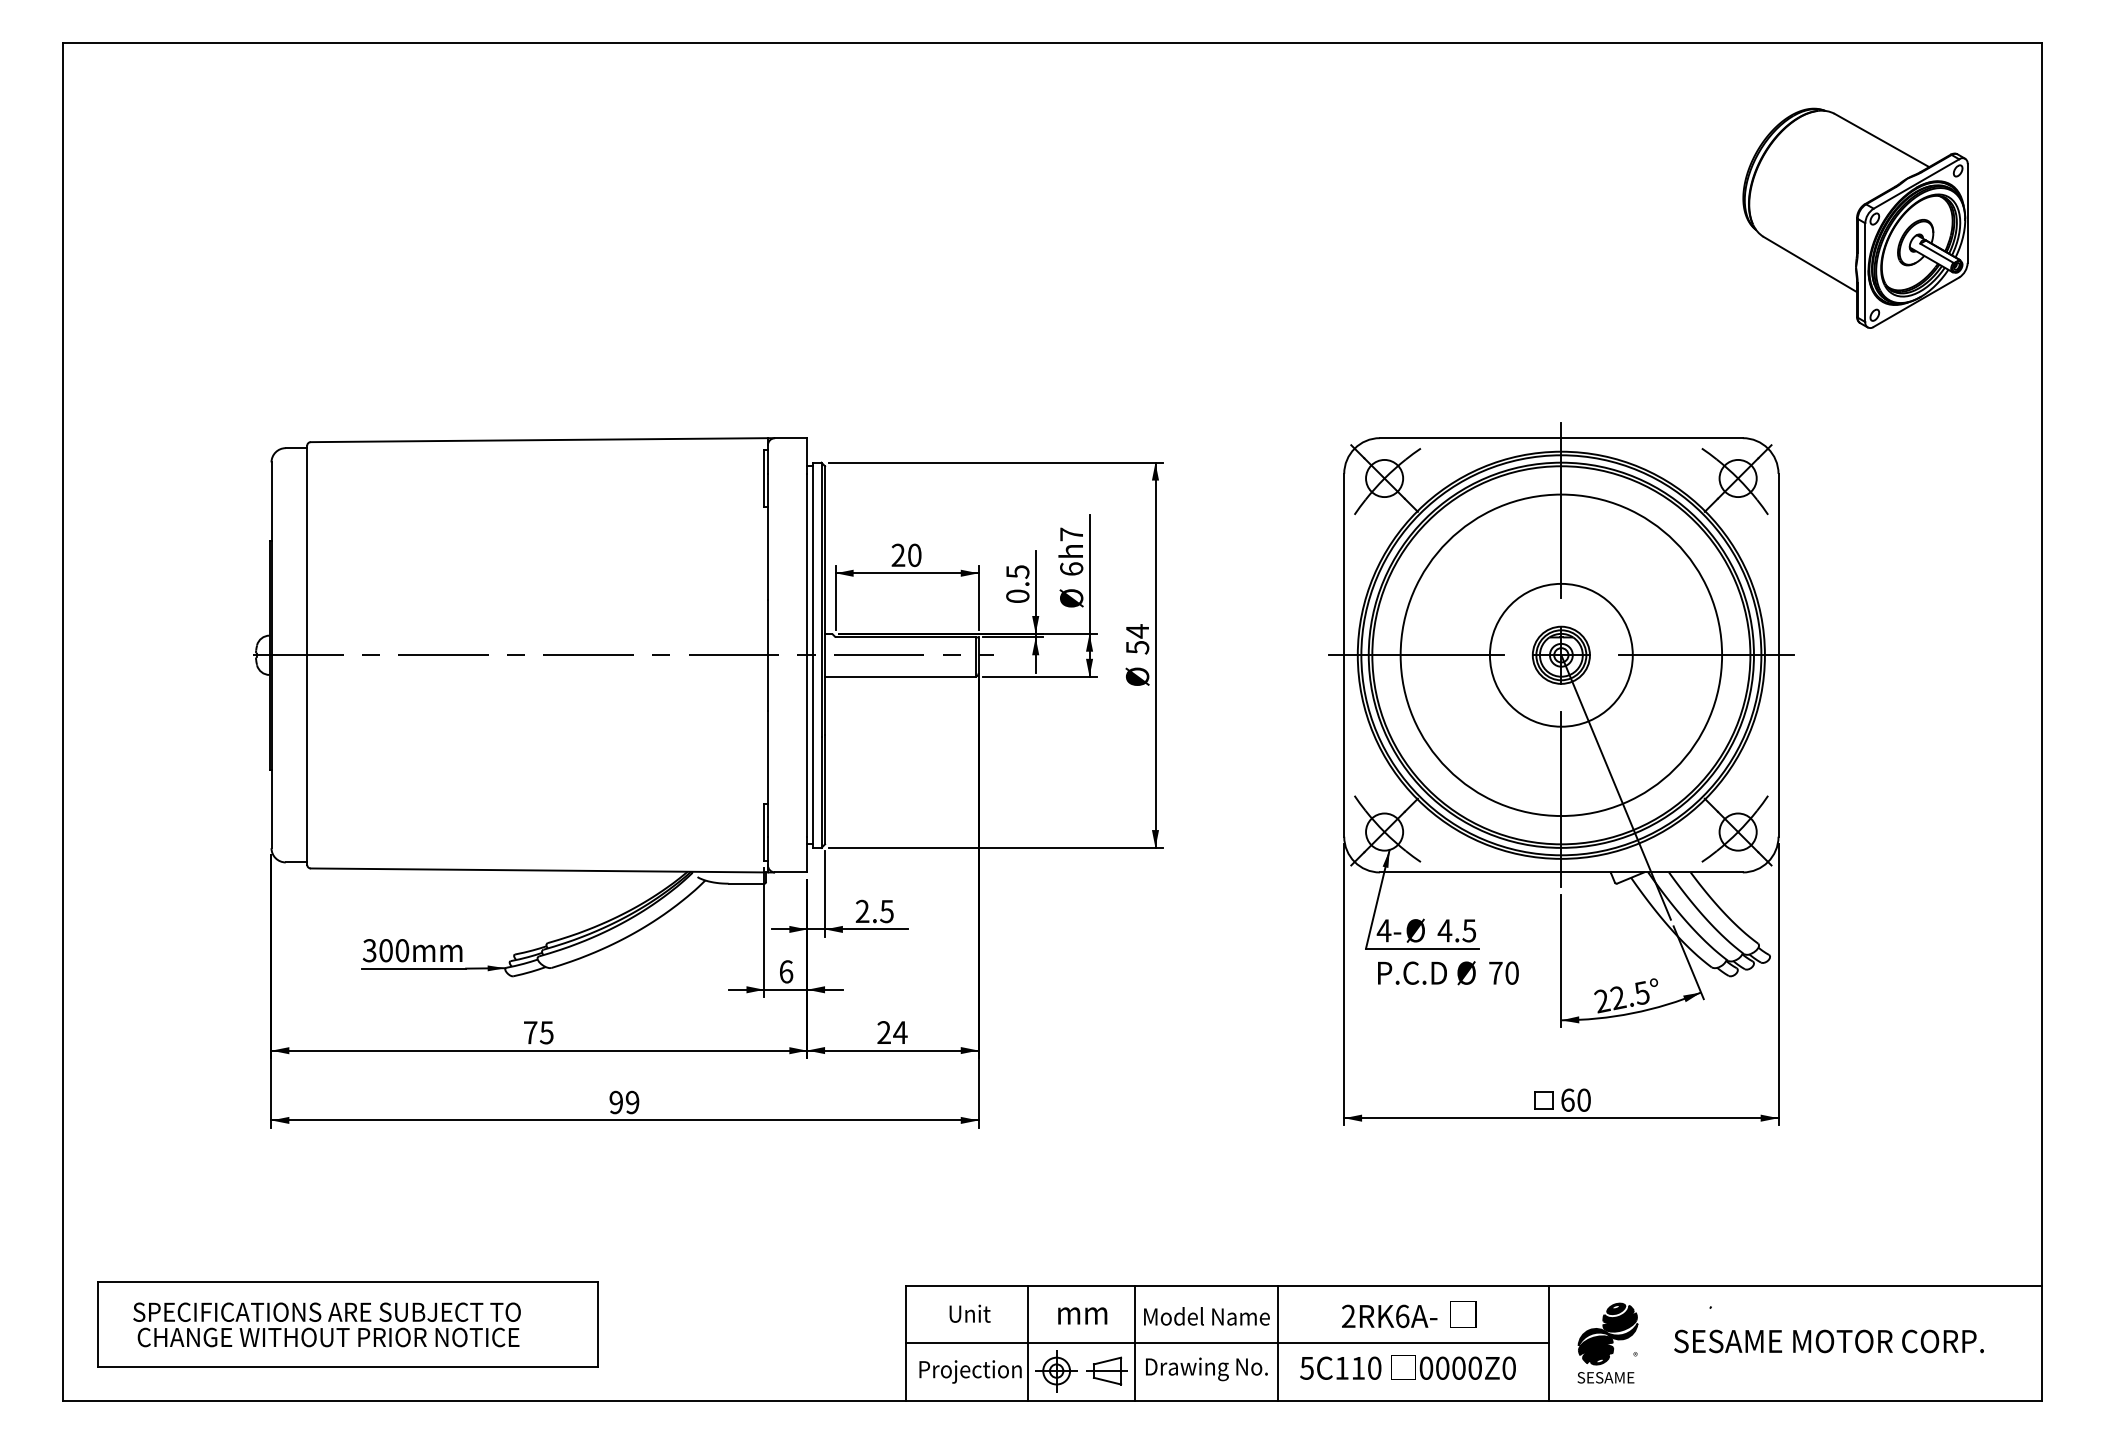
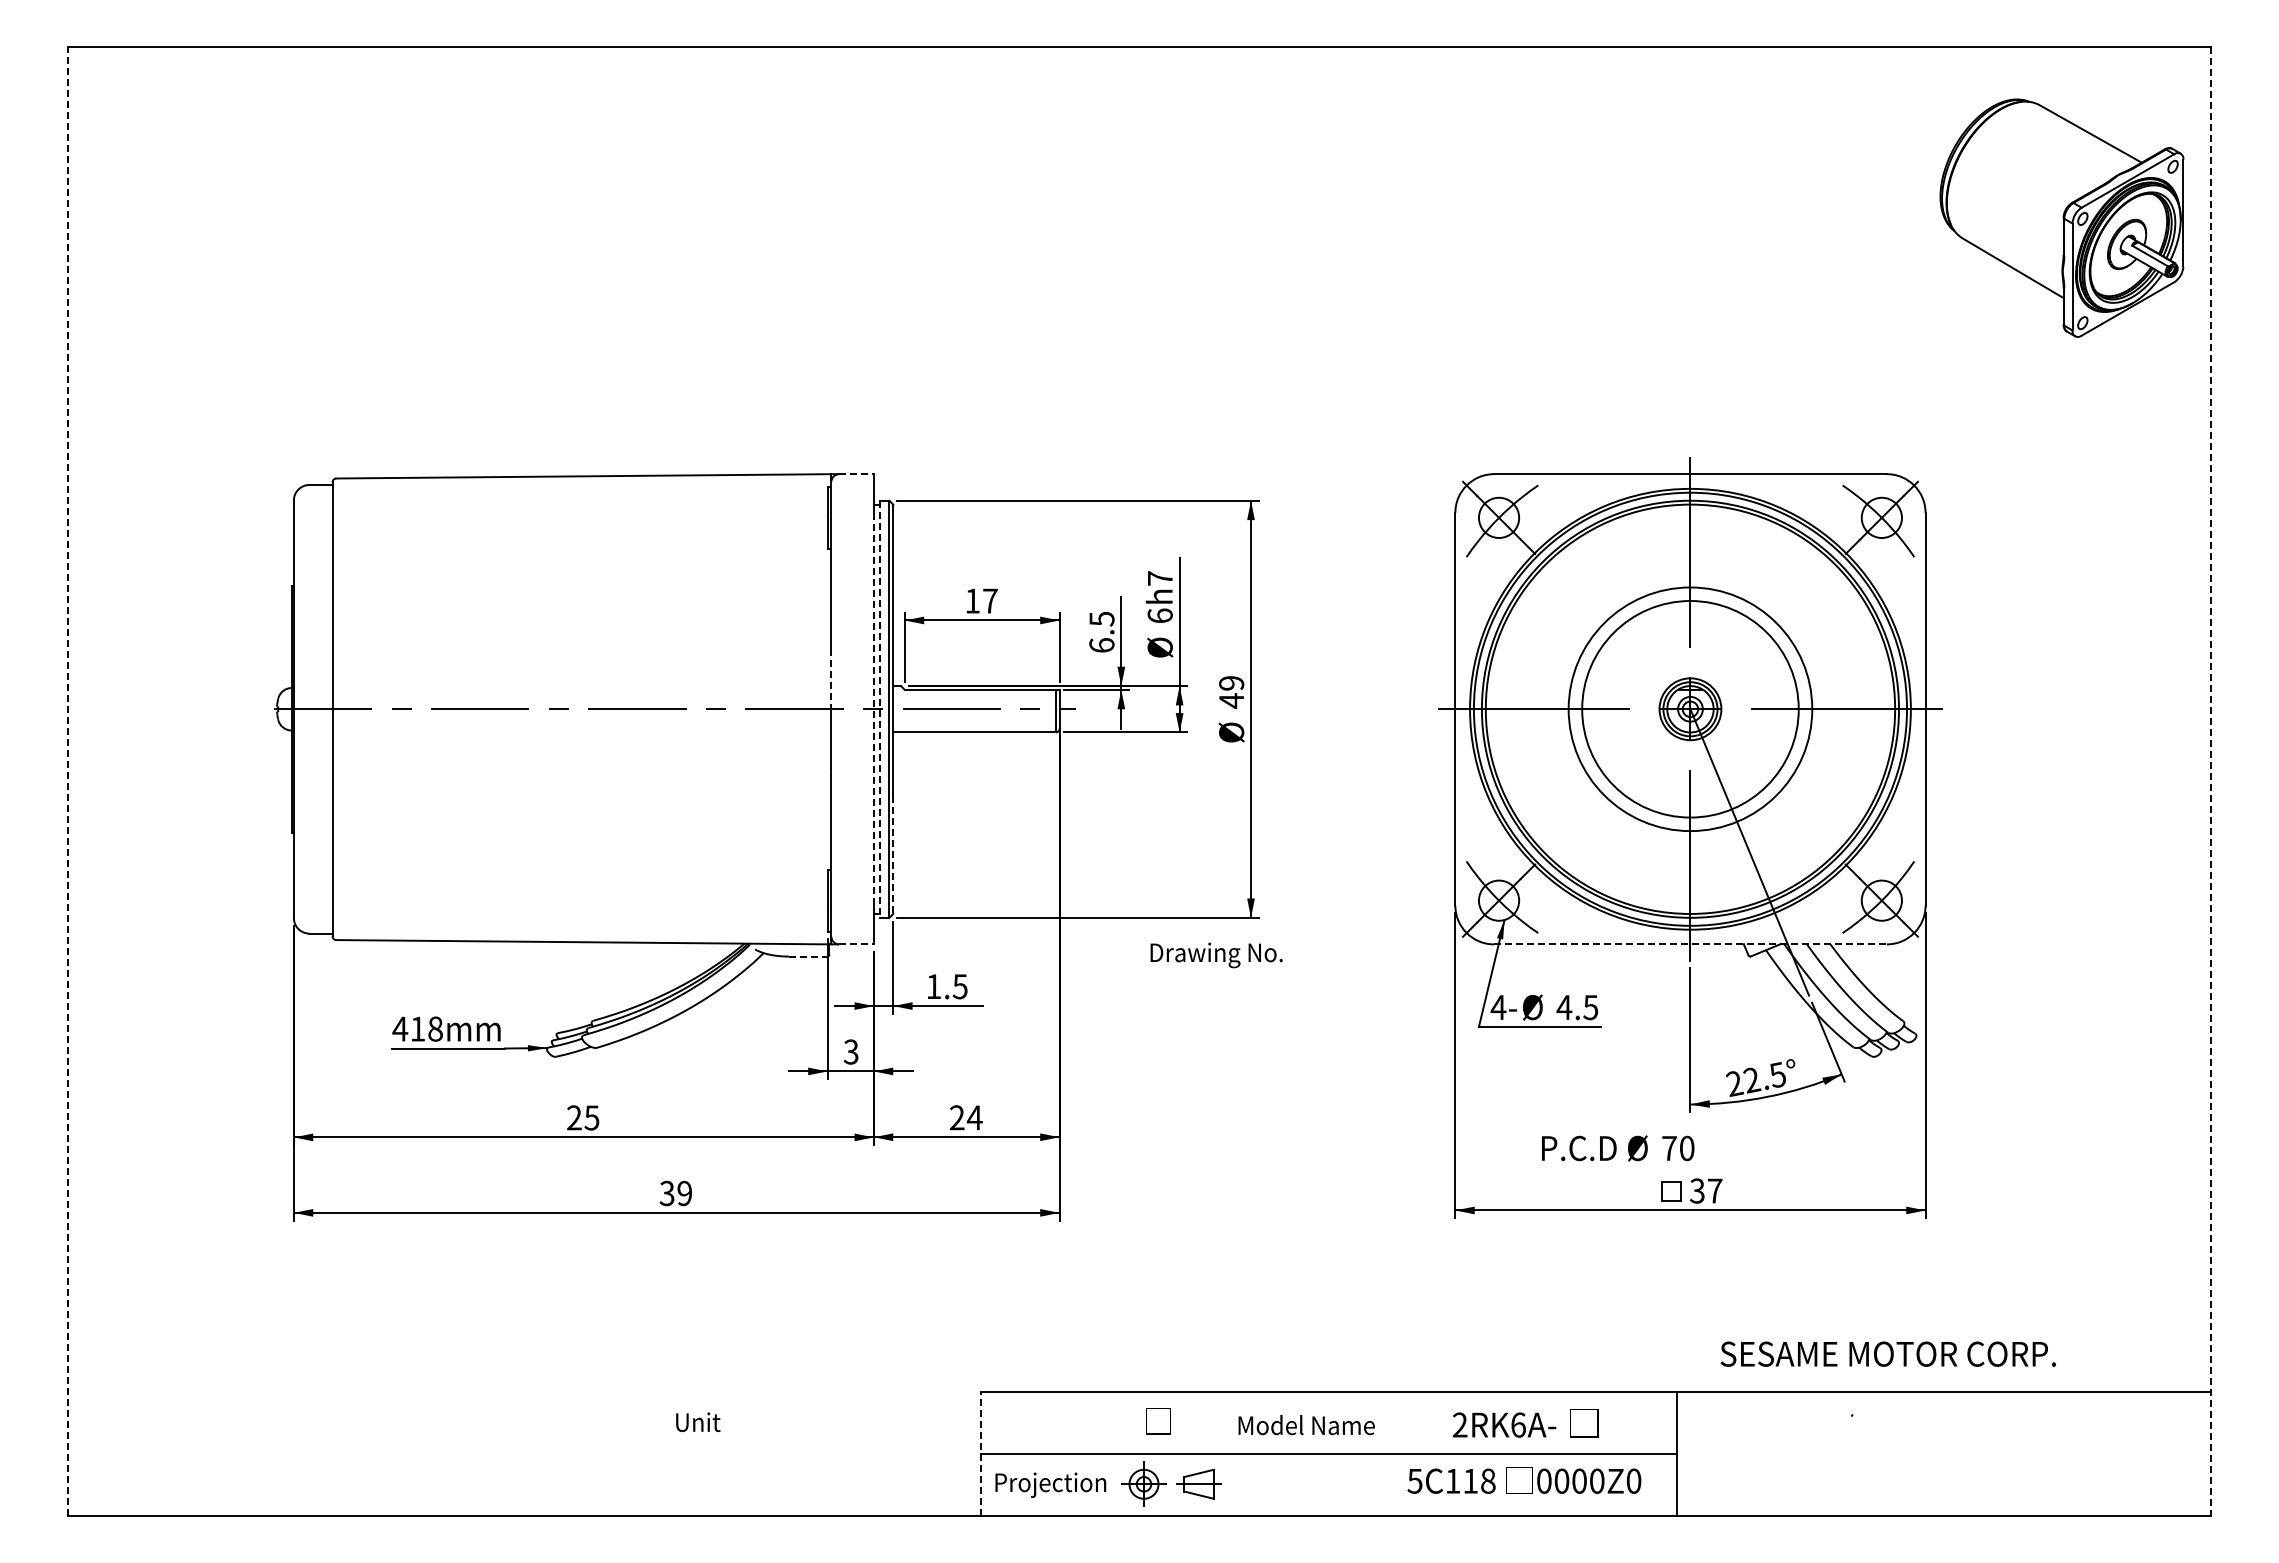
part: (1855, 217) -> (2061, 217), moved
line: (792, 438) -> (857, 474), solid -> dashed
text: (906, 554) -> (981, 600), 20 -> 17
text: (1017, 596) -> (1101, 645), 0.5 -> 6.5
line: (768, 627) -> (831, 679), solid -> dashed
text: (1137, 638) -> (1231, 691), 54 -> 49
circle: (1561, 654) -> (1690, 708), size x1.4
line: (806, 655) -> (873, 709), solid -> dashed
line: (813, 655) -> (880, 709), solid -> dashed
circle: (1561, 655) -> (1690, 709), size x0.7
line: (63, 722) -> (68, 781), solid -> dashed
line: (2041, 722) -> (2210, 781), solid -> dashed
line: (825, 790) -> (893, 855), solid -> dashed
line: (792, 872) -> (857, 944), solid -> dashed
line: (1561, 872) -> (1690, 944), solid -> dashed
line: (746, 883) -> (808, 956), solid -> dashed
text: (862, 911) -> (933, 986), 2.5 -> 1.5
text: (385, 950) -> (417, 1028), 300mm -> 418mm
text: (785, 971) -> (850, 1051), 6 -> 3
text: (1448, 973) -> (1618, 1148), moved
text: (530, 1032) -> (574, 1117), 75 -> 25
text: (1575, 1099) -> (1705, 1190), 60 -> 37
text: (615, 1102) -> (666, 1193), 99 -> 39
text: (1082, 1313) -> (1171, 1421), mm -> □
text: (970, 1314) -> (698, 1422), moved
part: (347, 1324) -> (376, 1433), removed
text: (1828, 1340) -> (1887, 1353), moved
part: (1607, 1342) -> (1740, 1453), removed
line: (905, 1343) -> (980, 1454), solid -> dashed
line: (1027, 1343) -> (1112, 1454), removed
line: (1134, 1343) -> (1228, 1454), removed
line: (1277, 1343) -> (1383, 1454), removed
text: (1374, 1368) -> (1488, 1481), 5C110 -> 5C118
text: (1206, 1369) -> (1216, 955), moved

